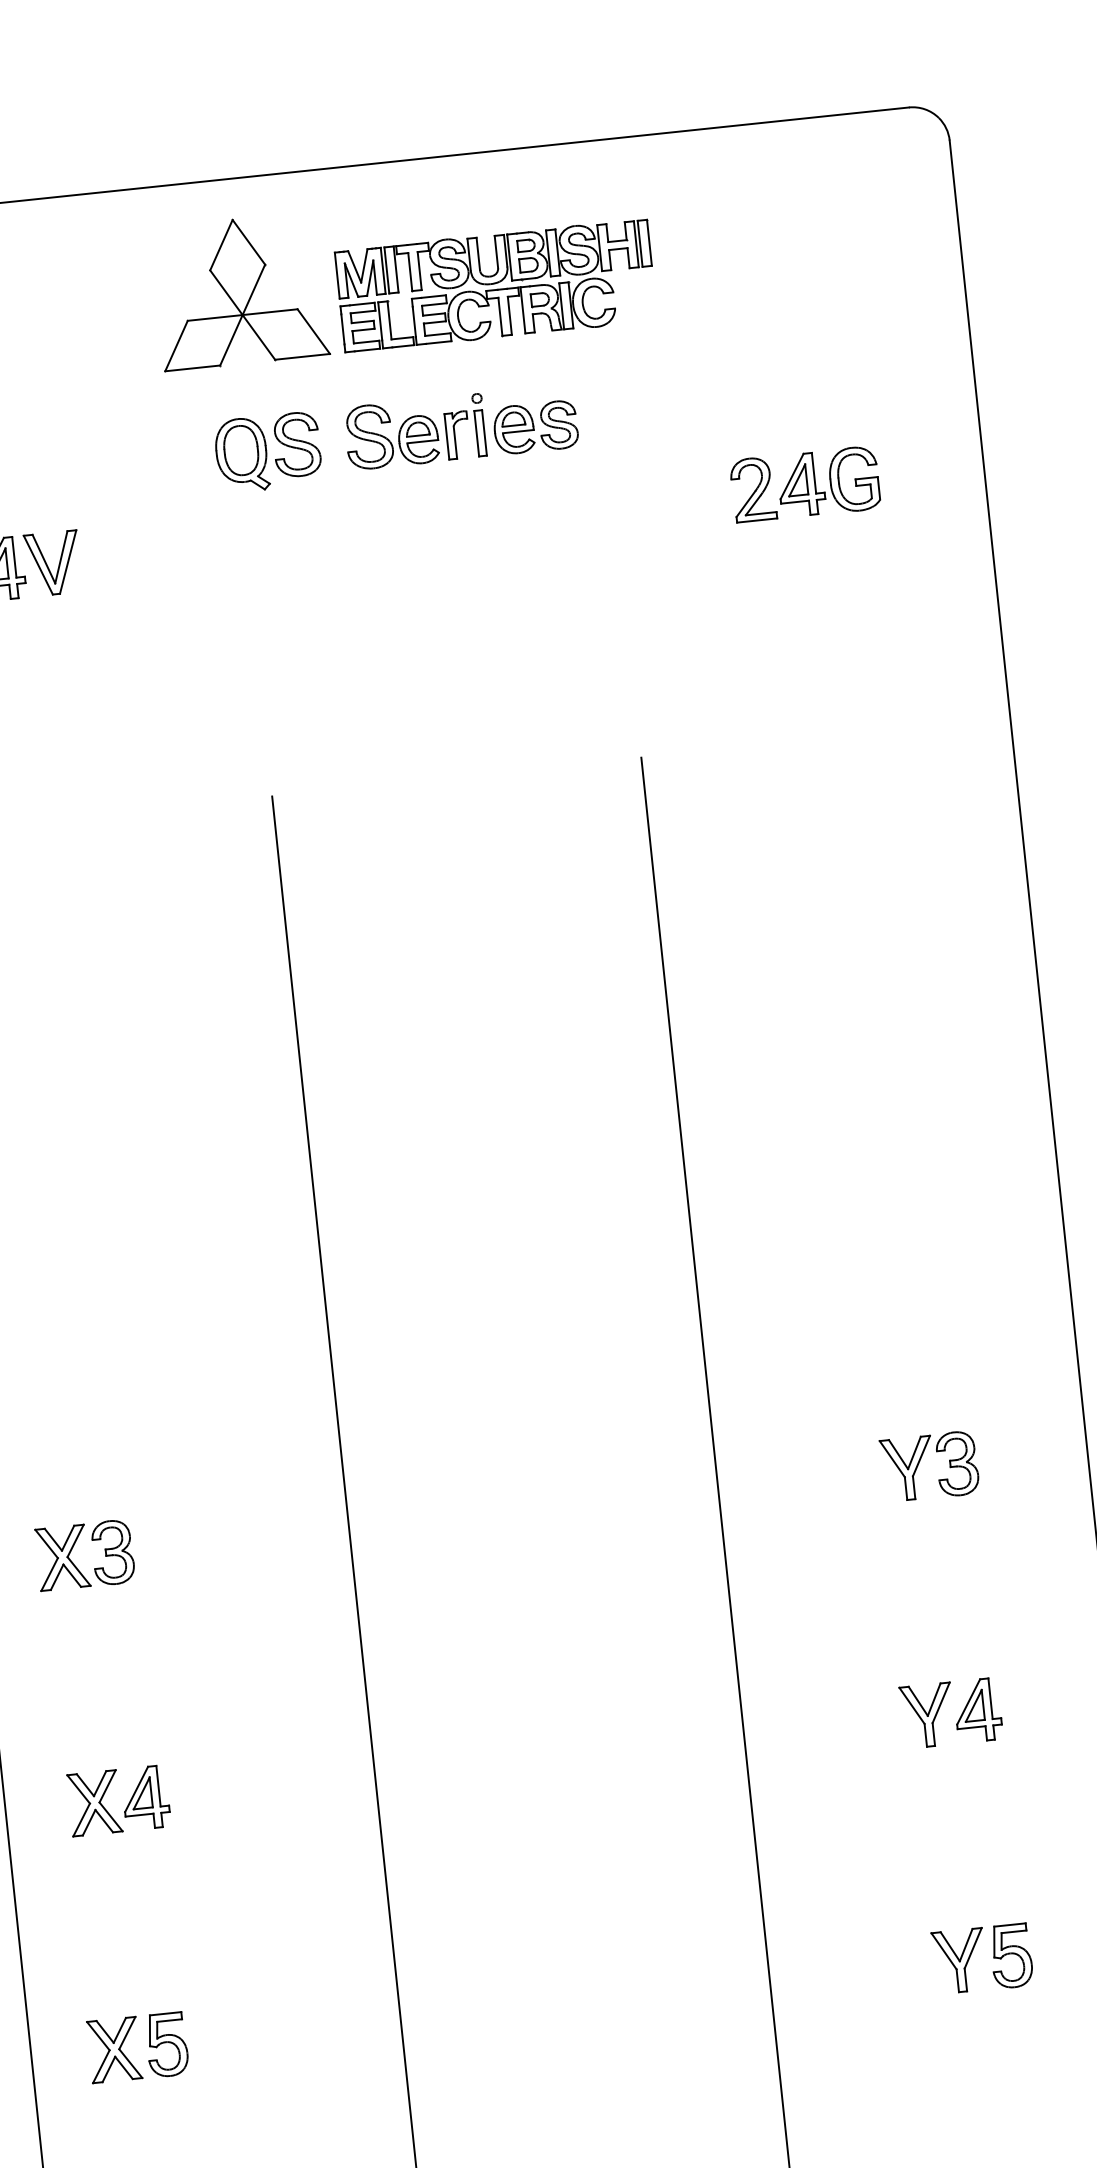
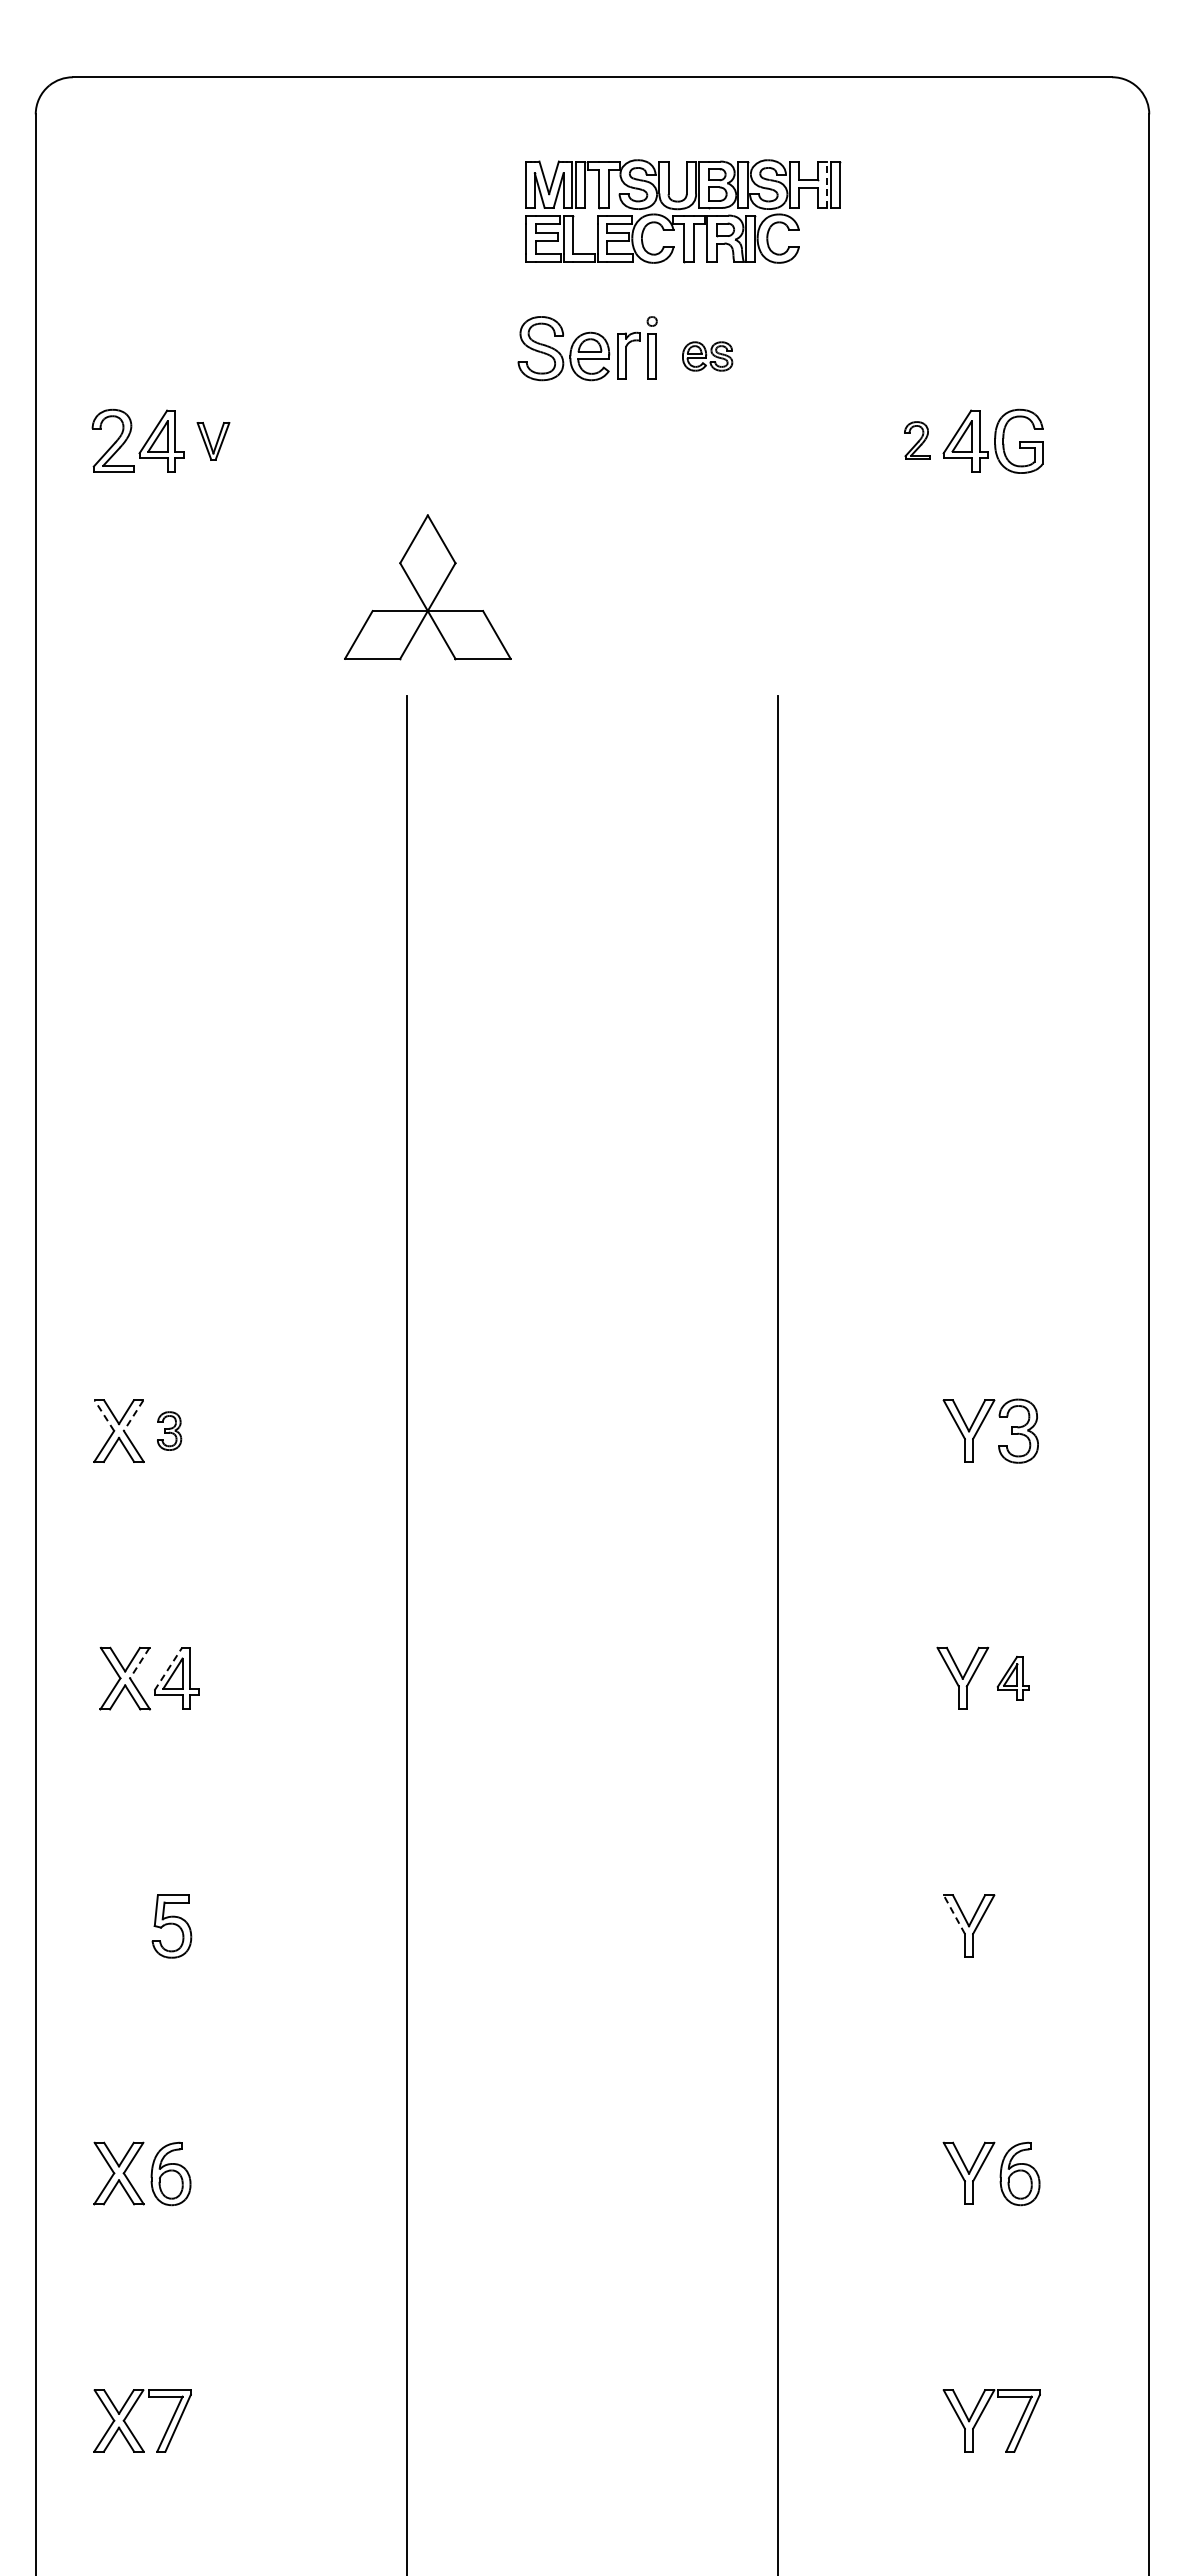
line: (636, 244) -> (826, 184), solid -> dashed
part: (239, 291) -> (427, 587), moved
part: (535, 427) -> (707, 356), size x0.6
part: (267, 452) -> (438, 353), removed
part: (752, 489) -> (916, 440), size x0.6
part: (53, 563) -> (213, 441), size x0.6
line: (75, 1541) -> (133, 1416), solid -> dashed
line: (46, 1543) -> (104, 1415), solid -> dashed
part: (112, 1551) -> (169, 1430), size x0.6
part: (978, 1709) -> (1013, 1677), size x0.7
line: (107, 1786) -> (139, 1663), solid -> dashed
line: (136, 1788) -> (168, 1668), solid -> dashed
line: (944, 1951) -> (954, 1914), solid -> dashed
part: (1011, 1956) -> (1020, 1926), removed
part: (113, 2049) -> (118, 1925), removed

